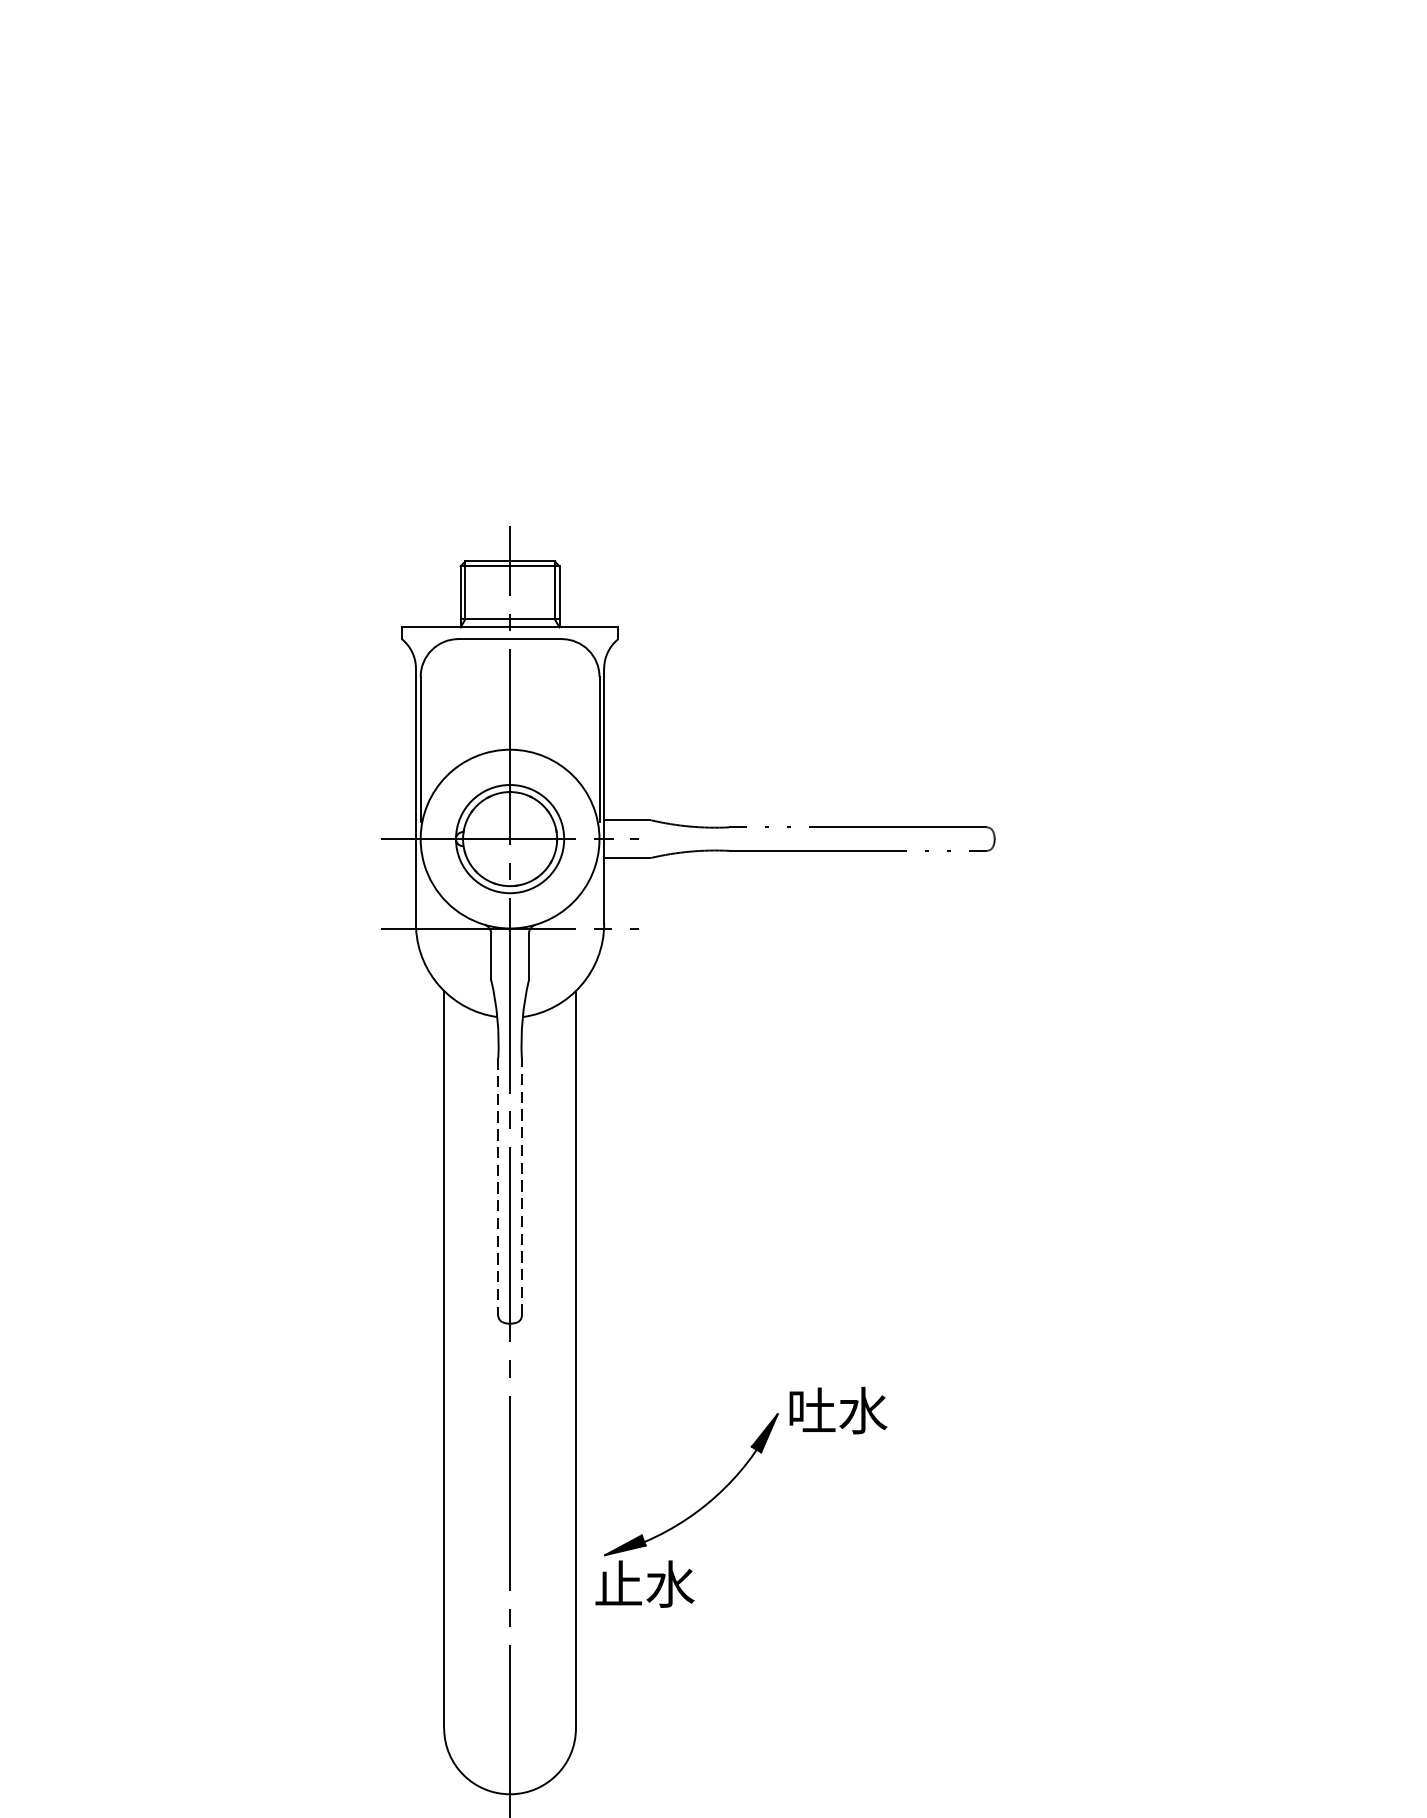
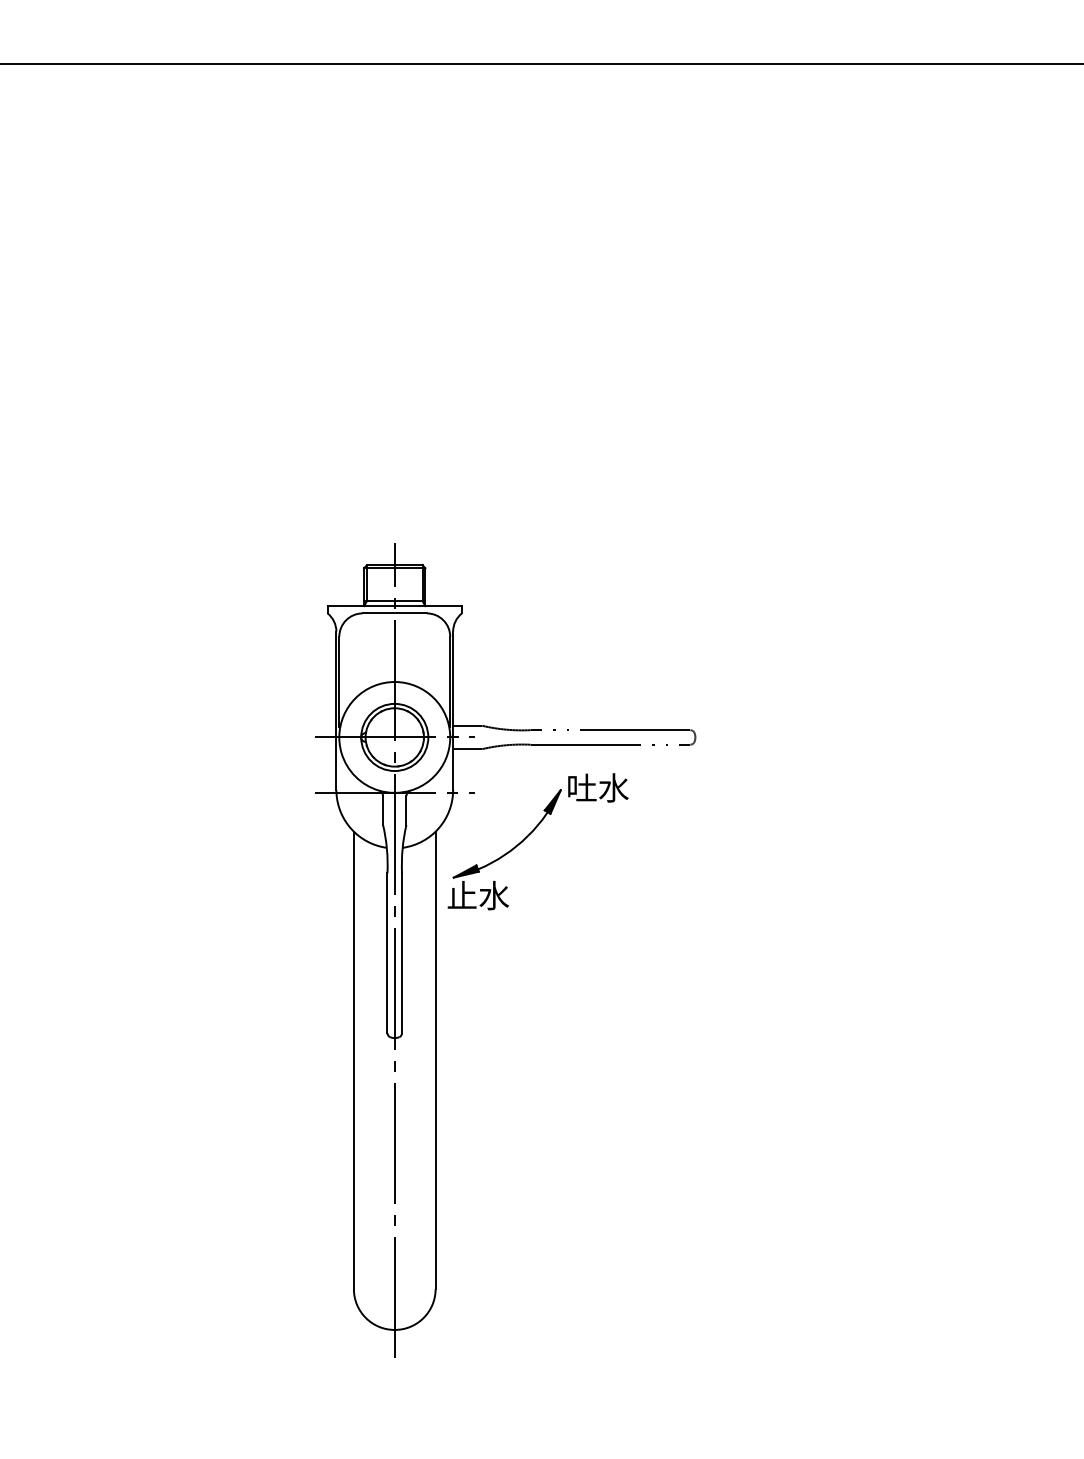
line: (498, 1187) -> (387, 953), dashed -> solid
line: (522, 1187) -> (402, 953), dashed -> solid
part: (728, 1485) -> (530, 834), moved

